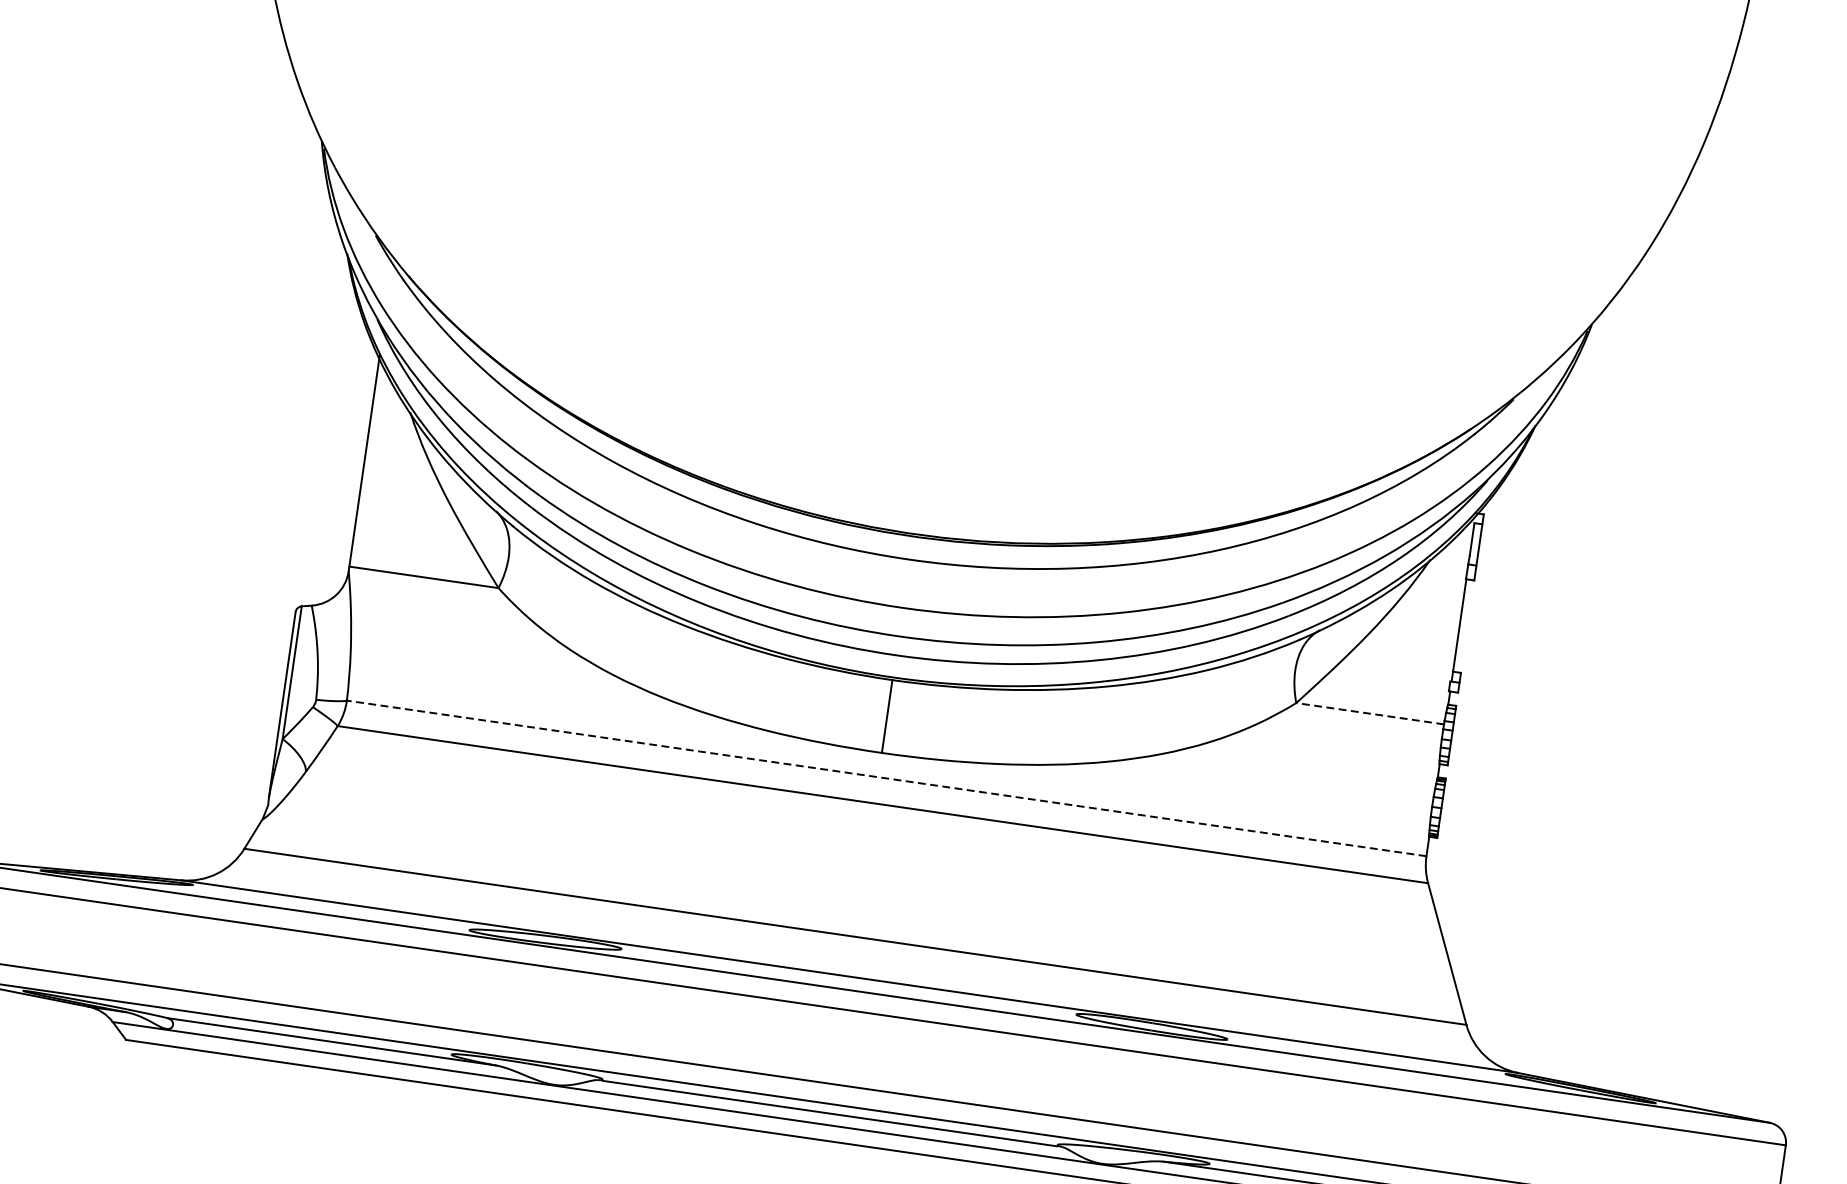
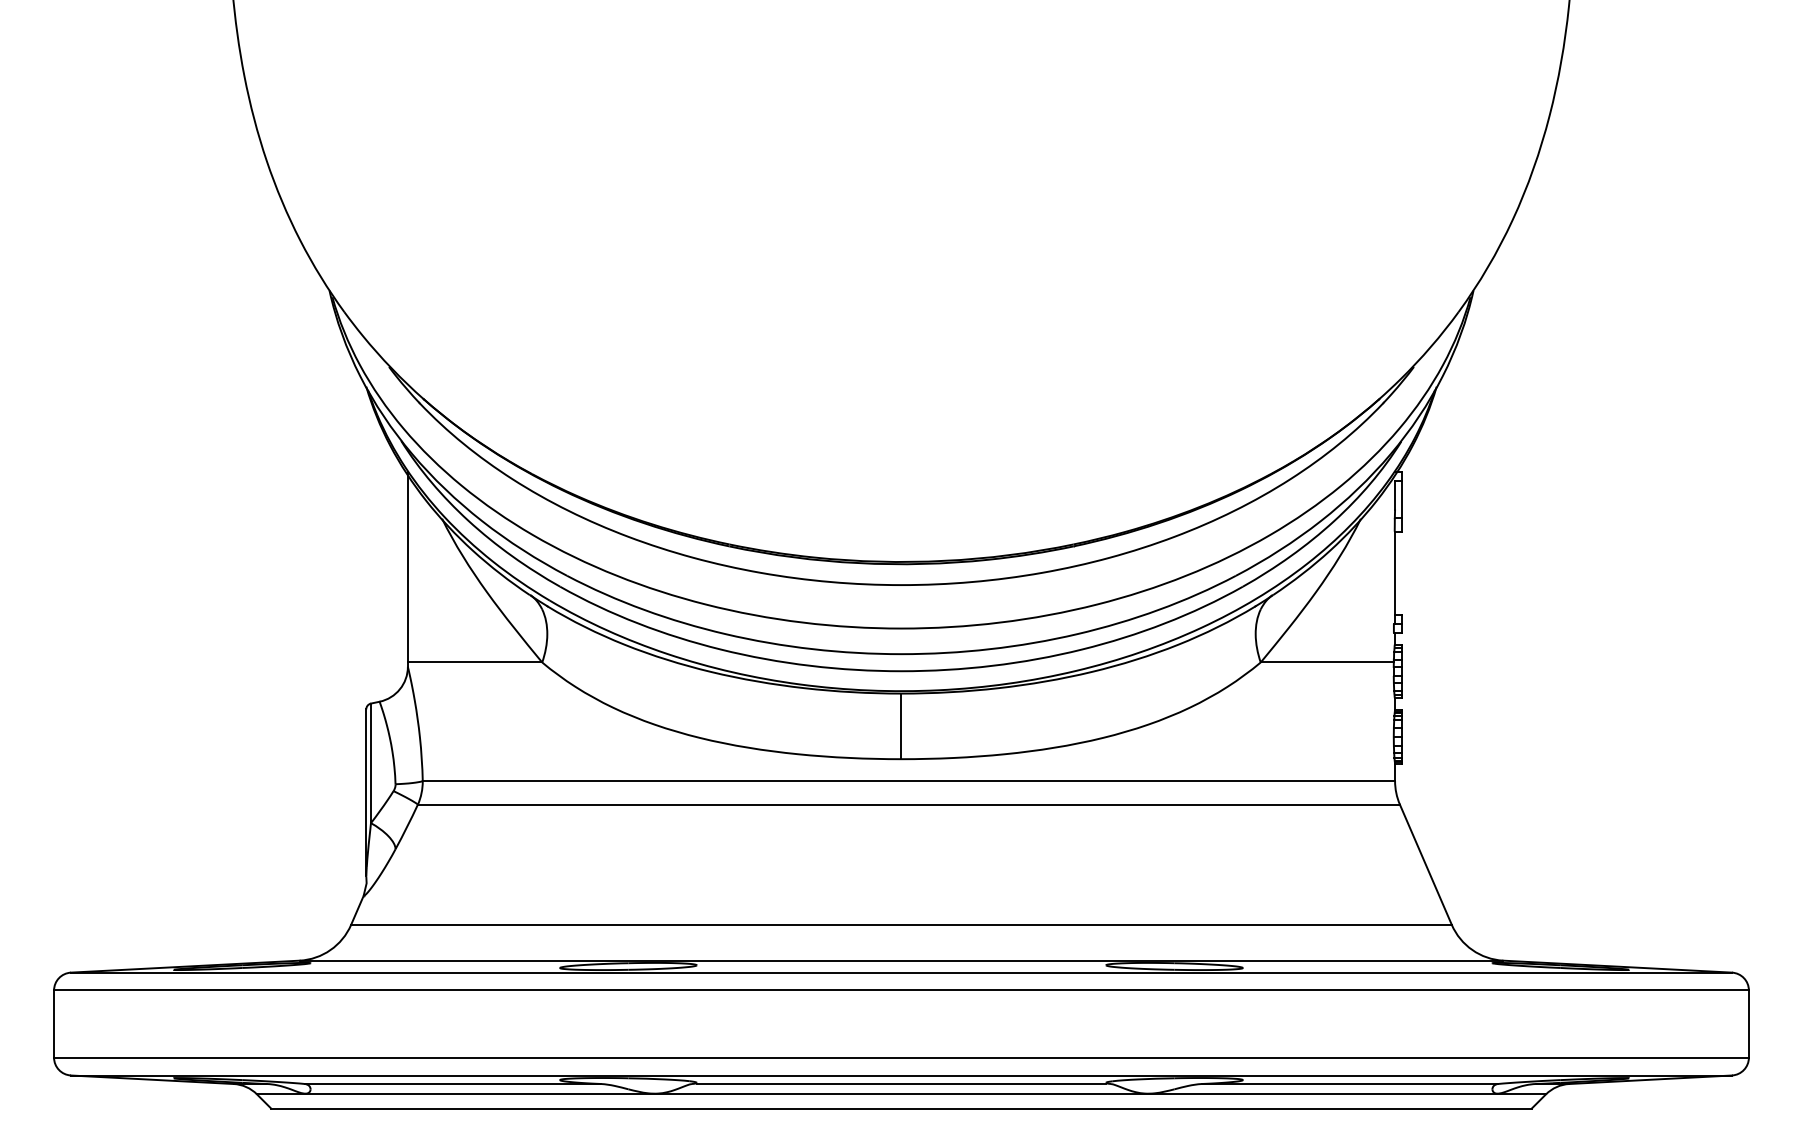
line: (1370, 713) -> (1327, 662), dashed -> solid
line: (886, 778) -> (908, 781), dashed -> solid

